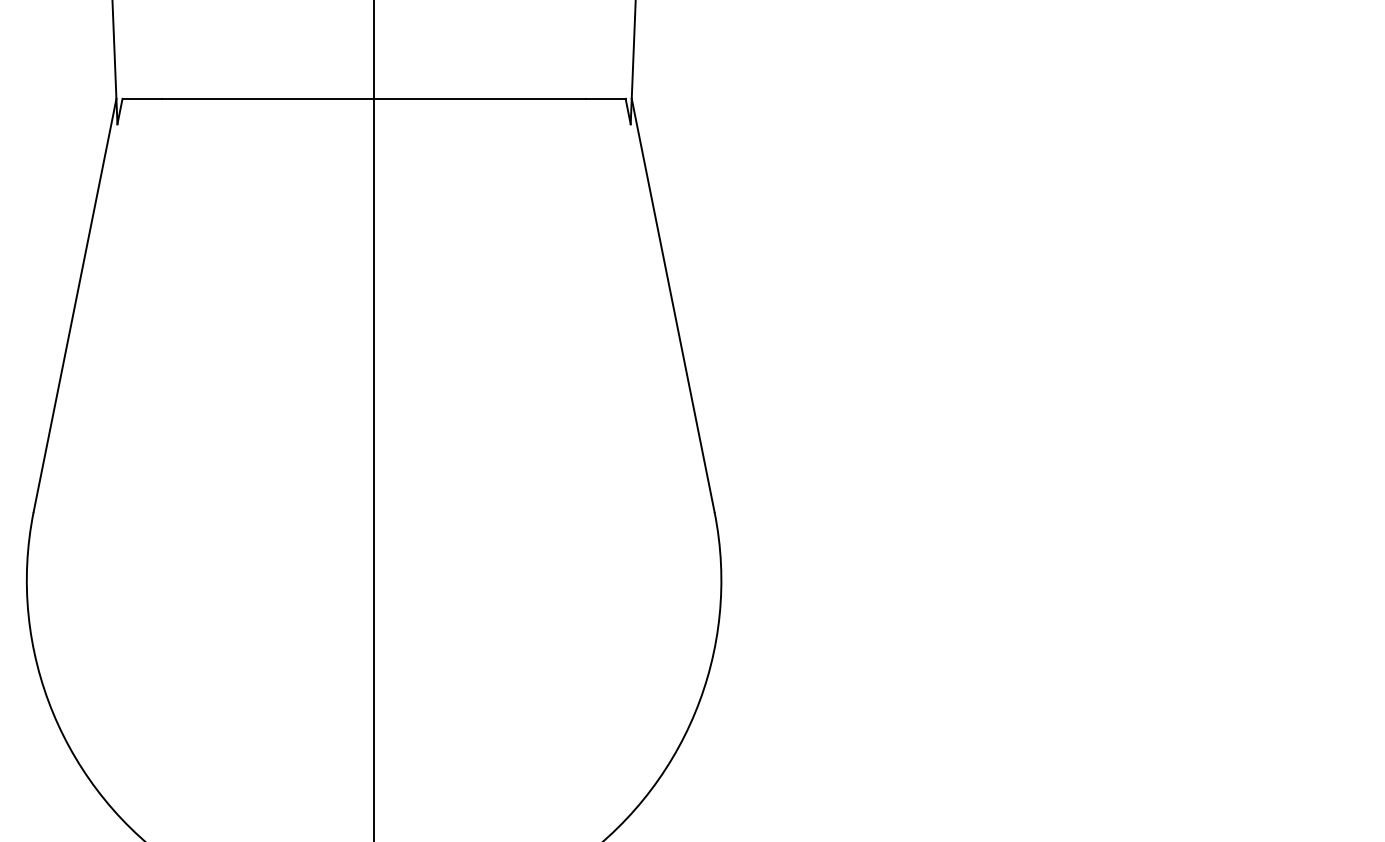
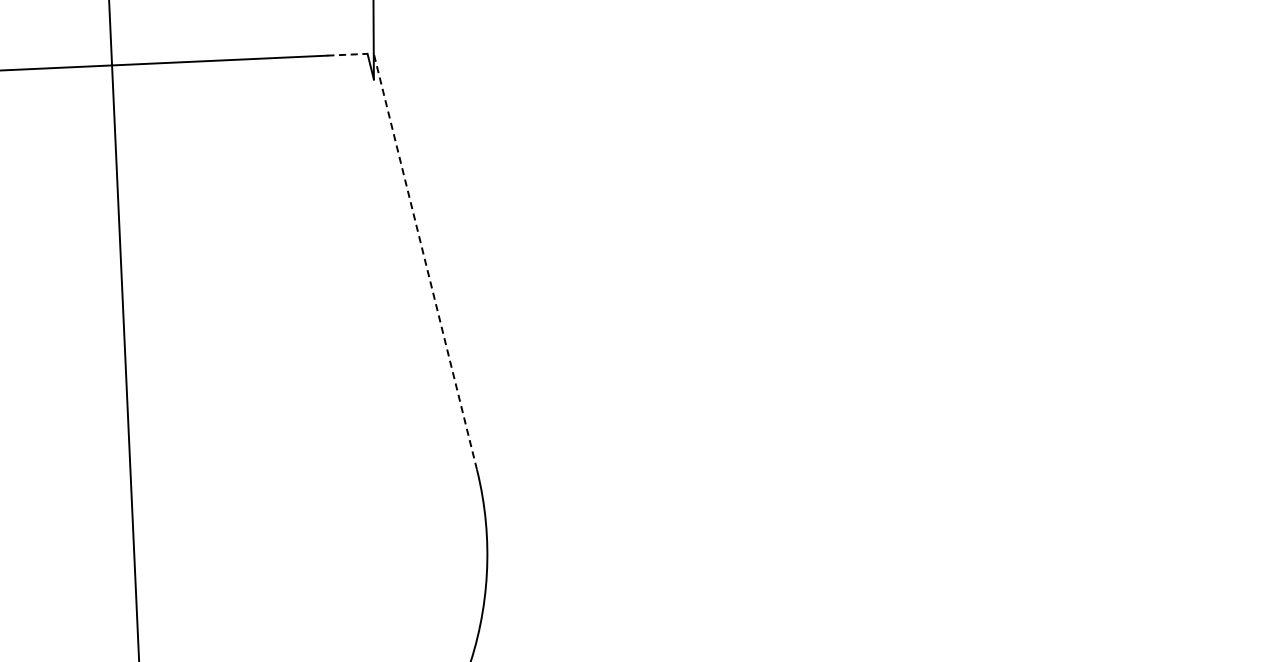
line: (605, 98) -> (347, 54), solid -> dashed
line: (673, 305) -> (425, 261), solid -> dashed

